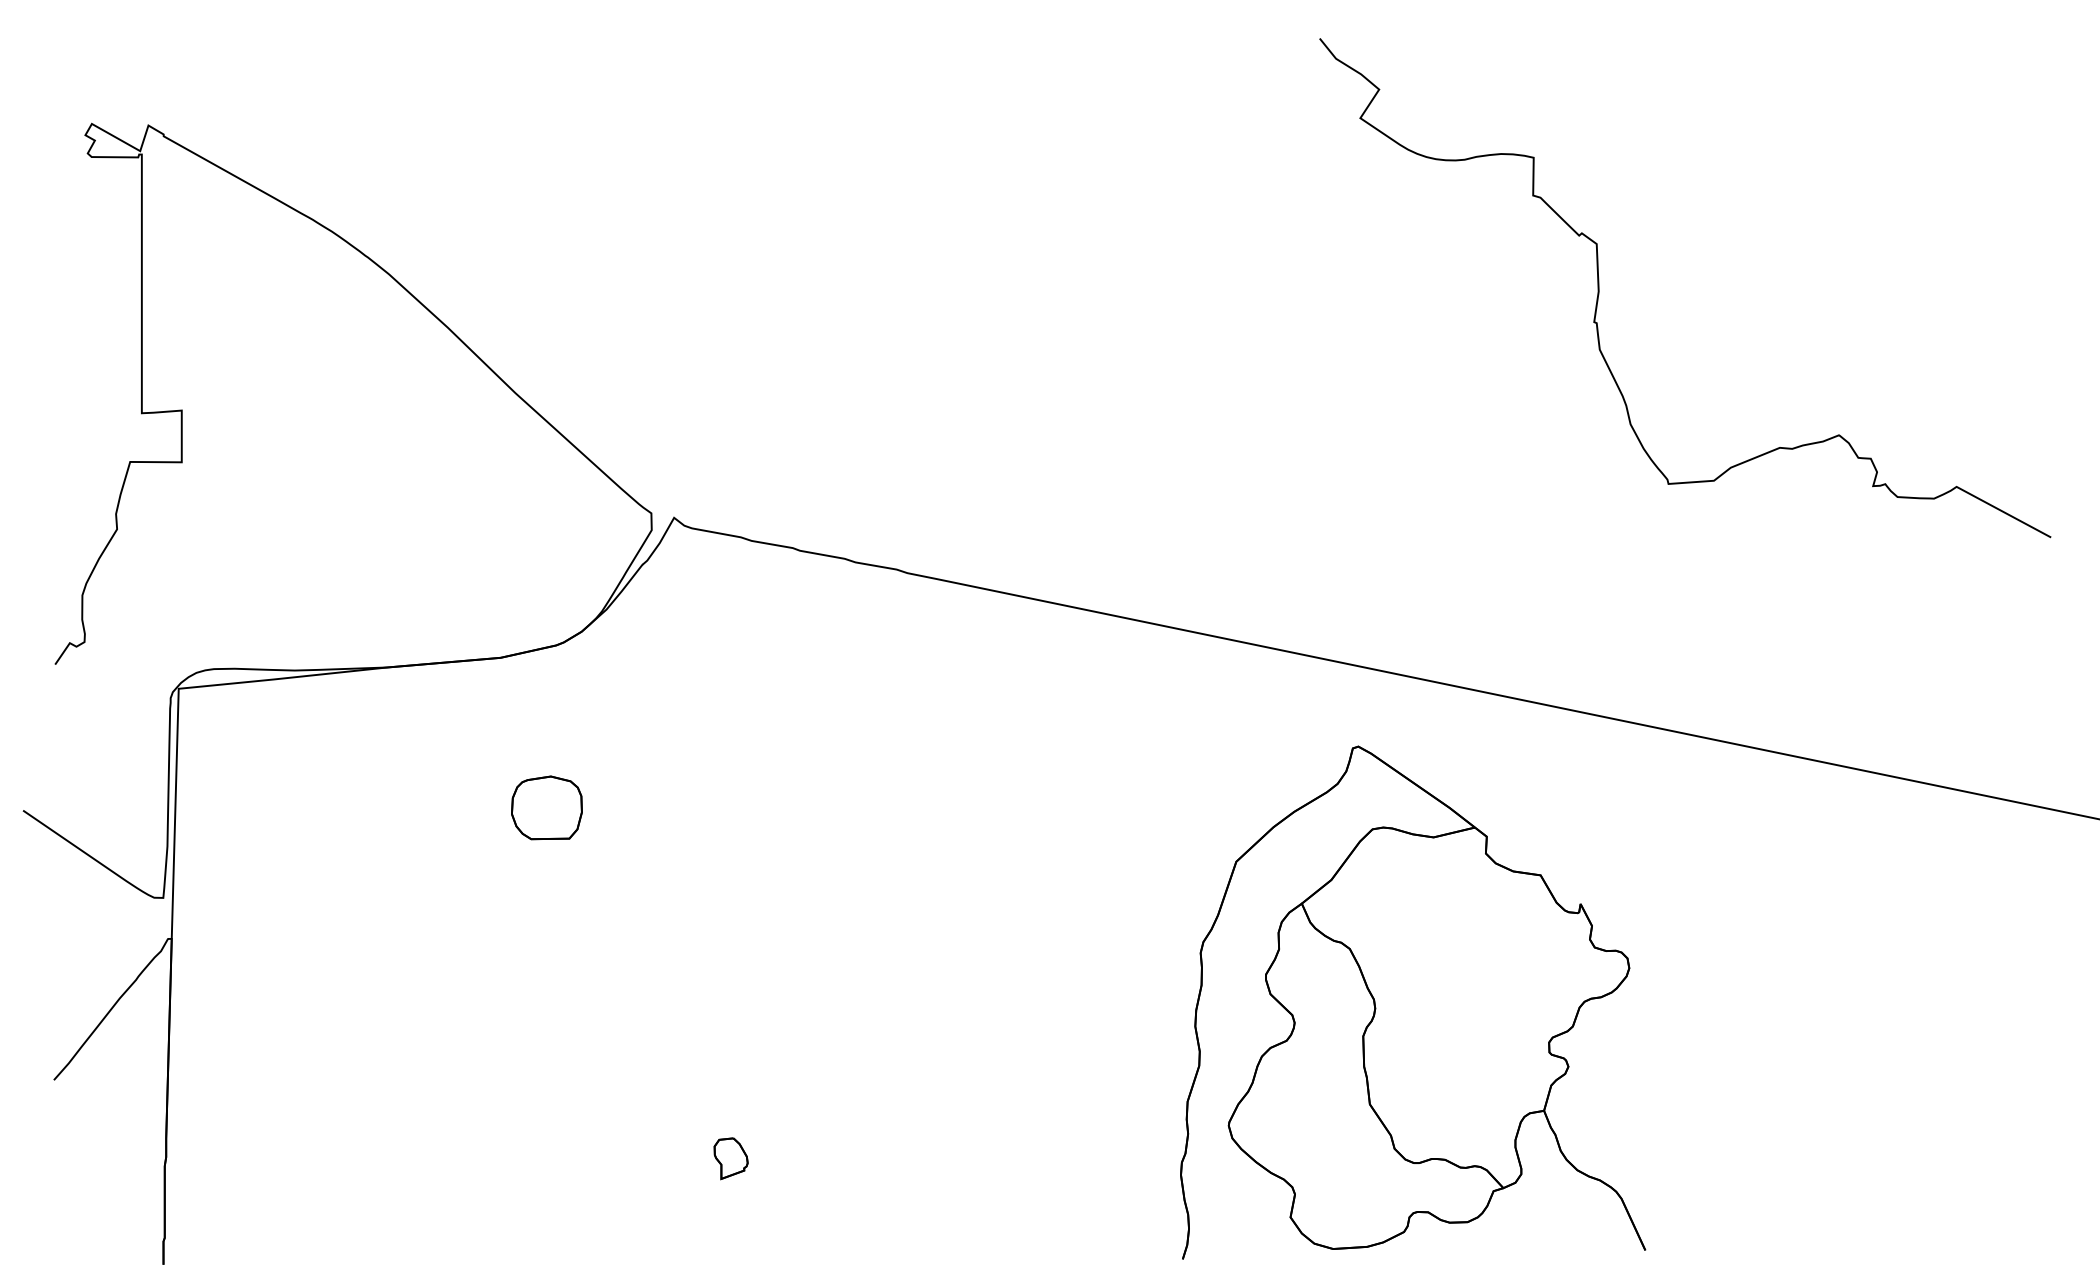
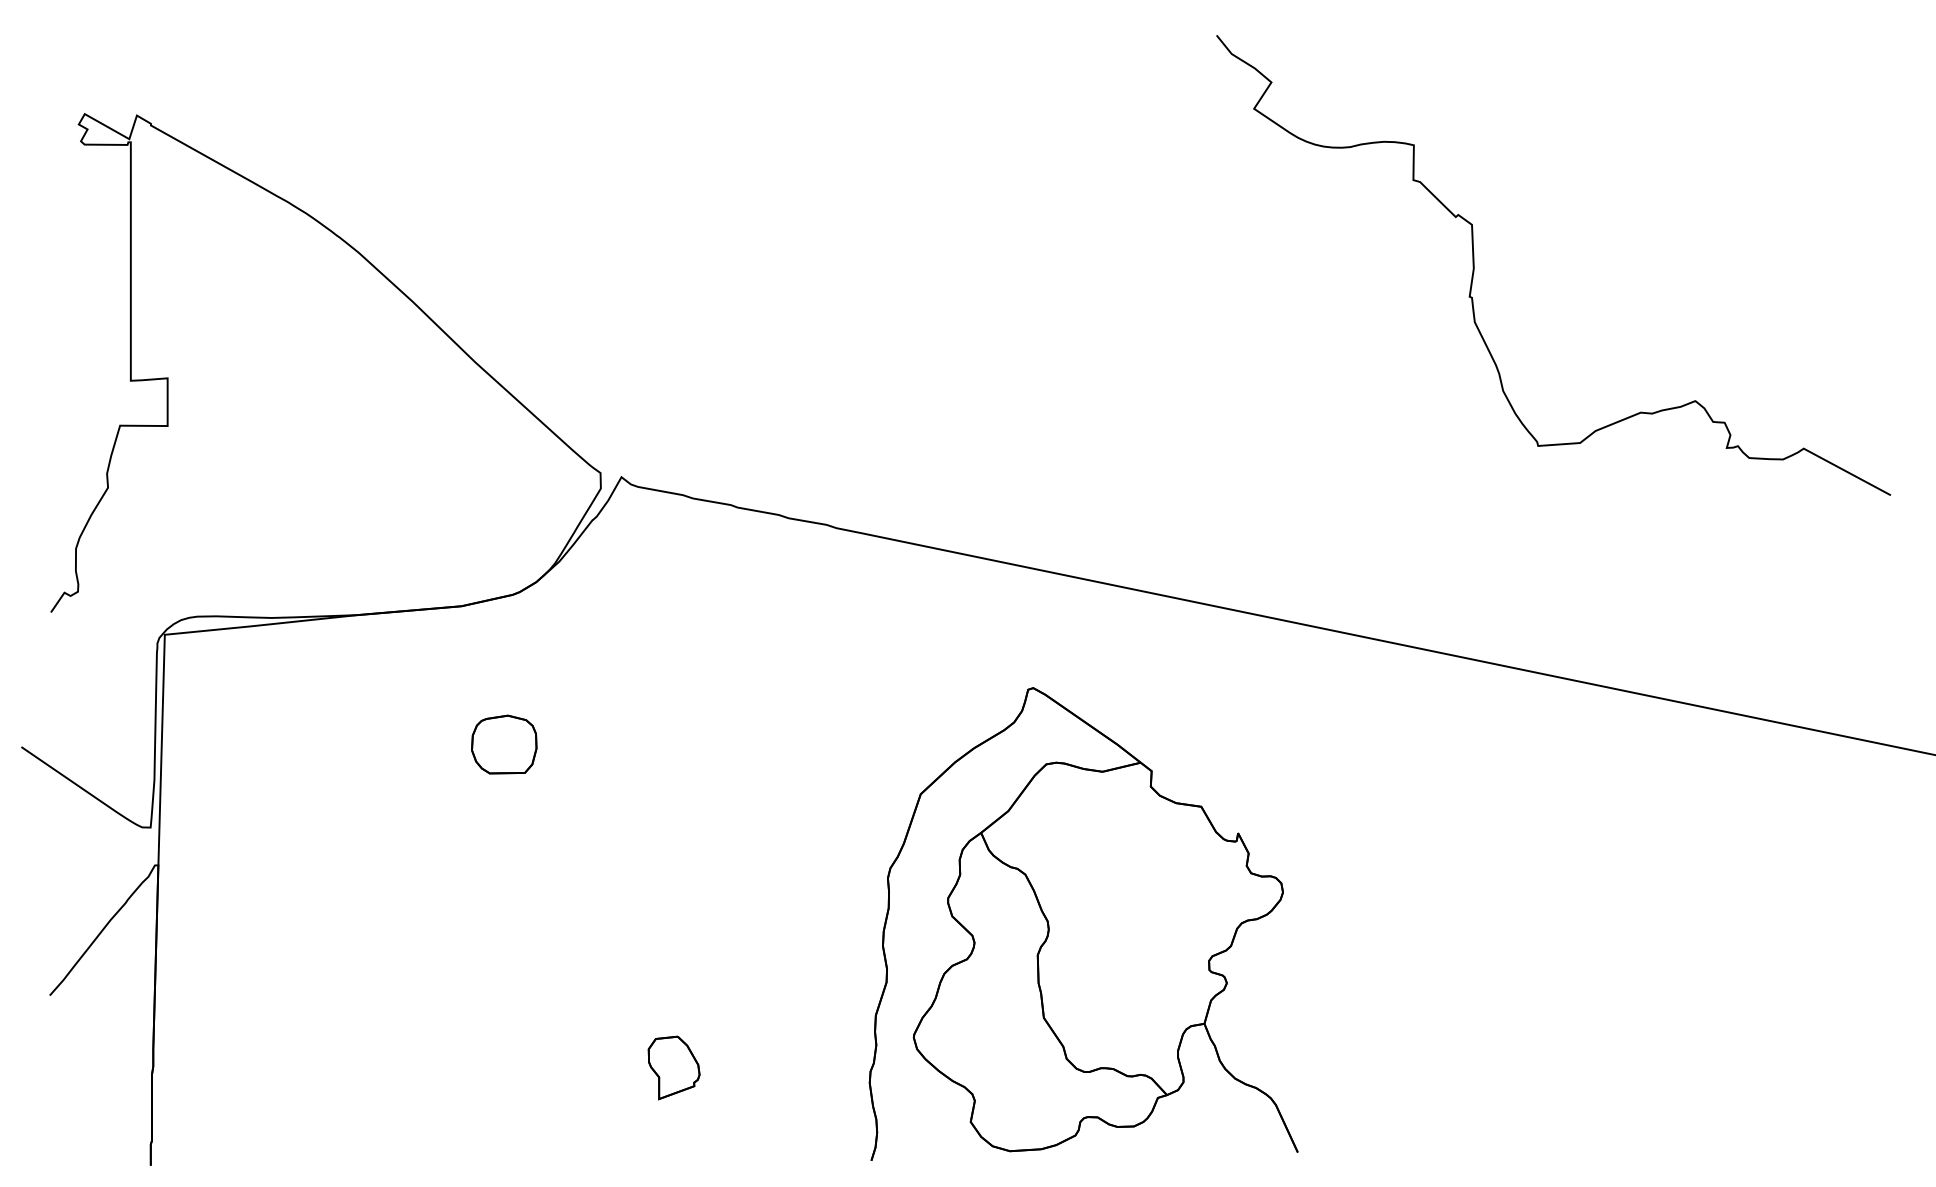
part: (1412, 1001) -> (1083, 923), moved
part: (730, 1158) -> (673, 1067), size x1.67

